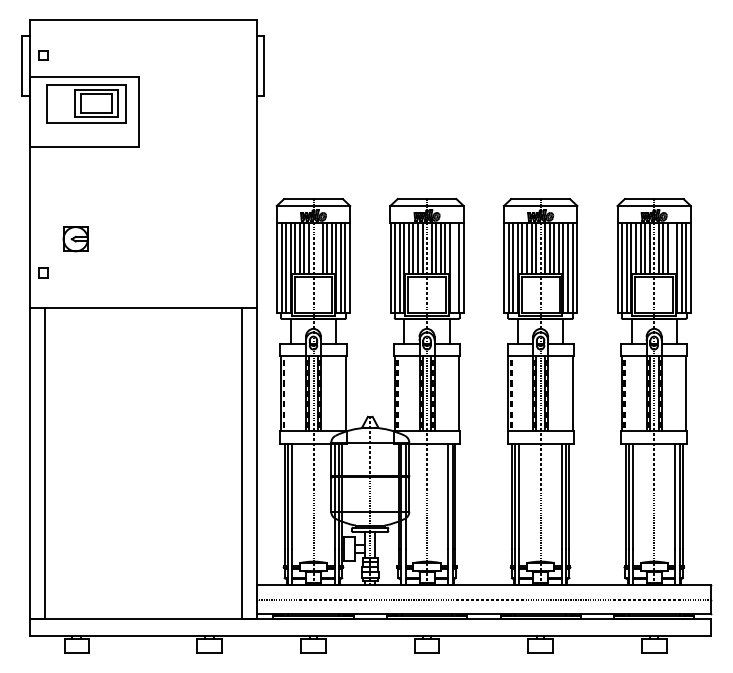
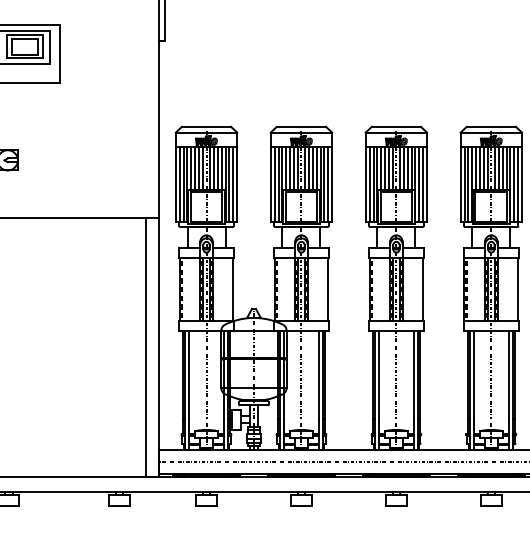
line: (318, 248) -> (210, 168), added
line: (672, 248) -> (506, 168), added
line: (454, 268) -> (324, 184), added

